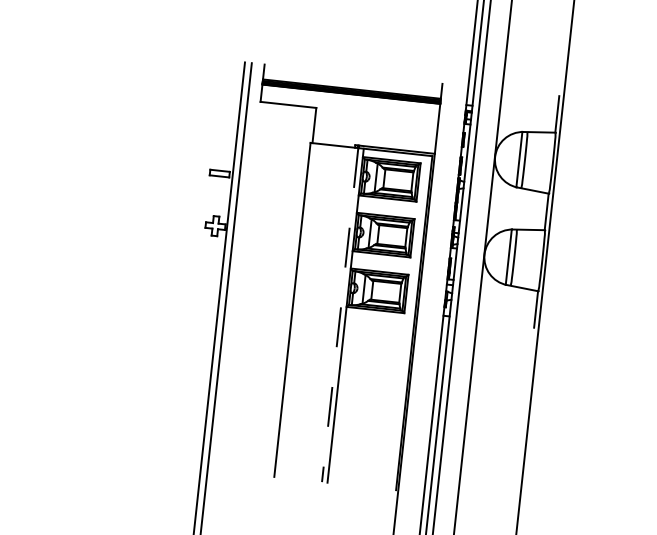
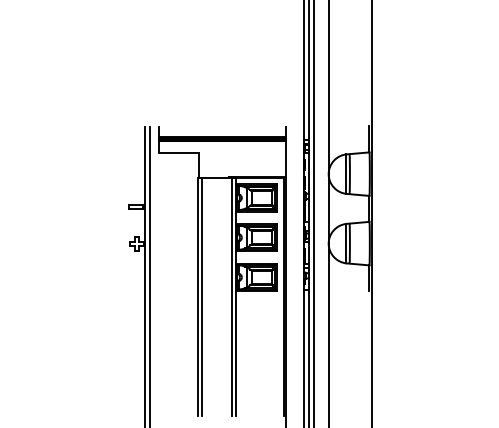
line: (299, 310) -> (202, 297), added
line: (339, 315) -> (231, 297), dashed -> solid

